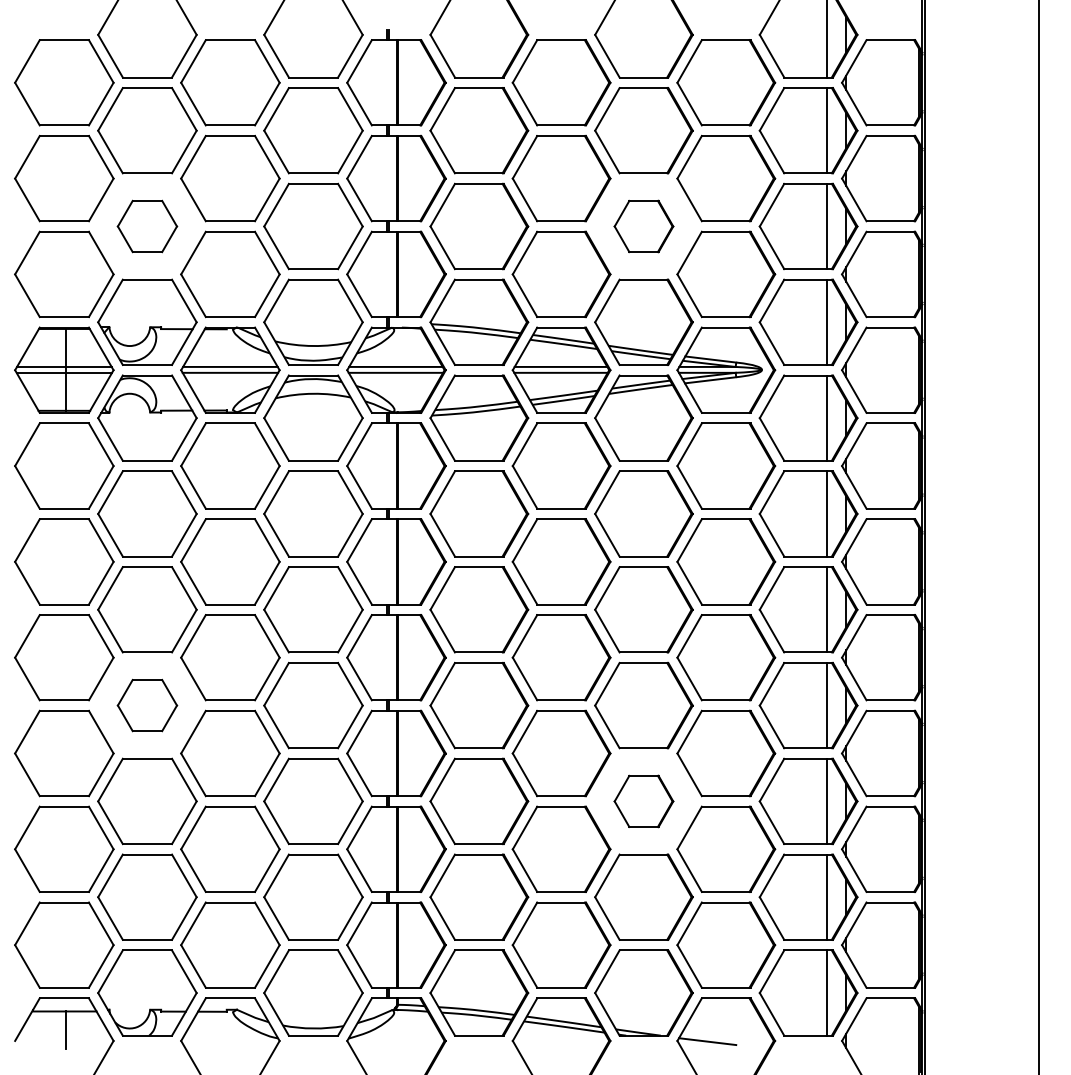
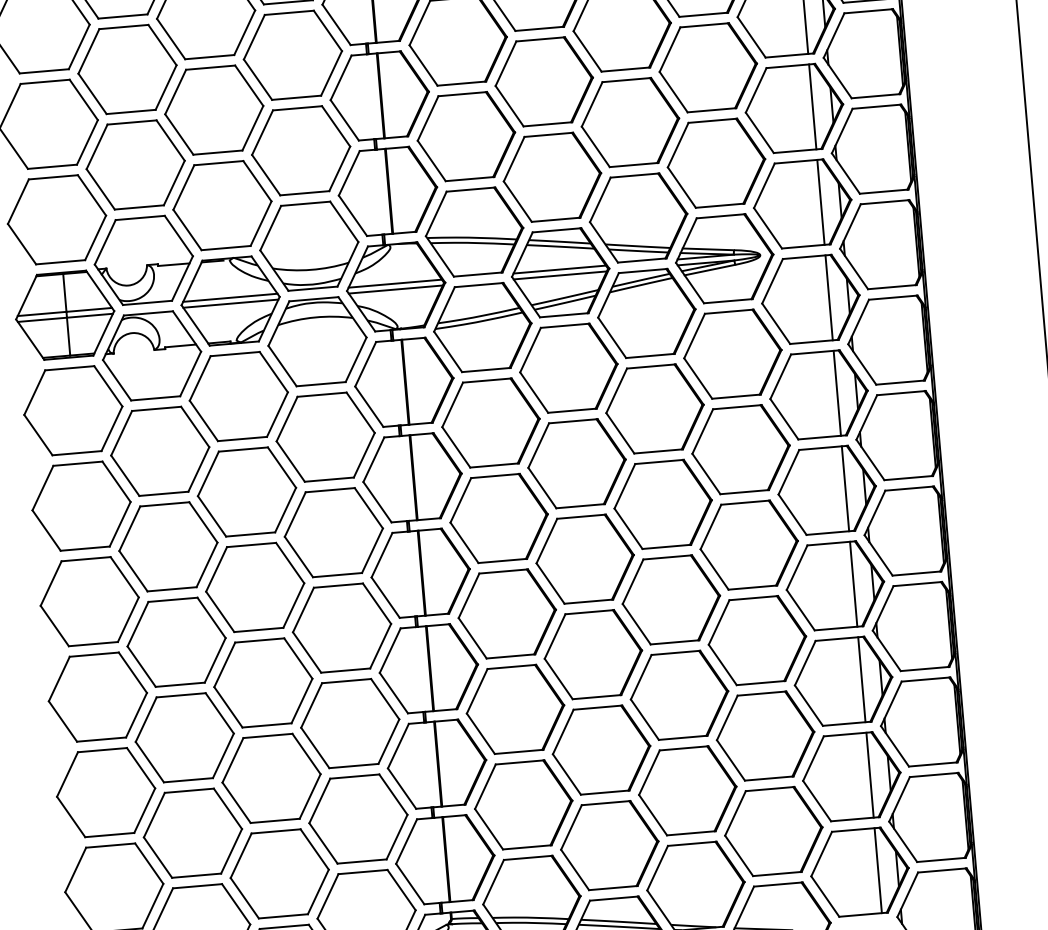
part: (147, 226) -> (135, 164), size x1.67
part: (643, 226) -> (629, 122), size x1.67
part: (147, 705) -> (176, 642), size x1.67
part: (643, 801) -> (679, 695), size x1.67

